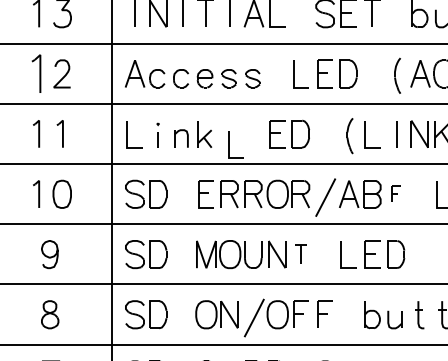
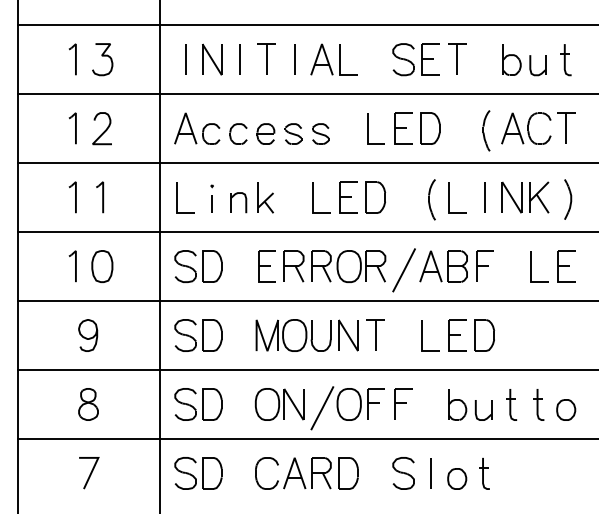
part: (36, 73) -> (72, 128), size x0.71
line: (229, 144) -> (313, 197), moved
part: (395, 193) -> (484, 265), size x1.67
part: (300, 253) -> (375, 334), size x1.43

